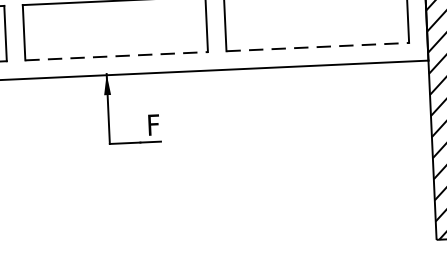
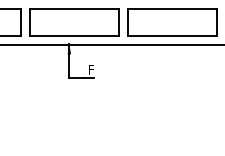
line: (317, 46) -> (172, 35), dashed -> solid
line: (116, 55) -> (74, 35), dashed -> solid

